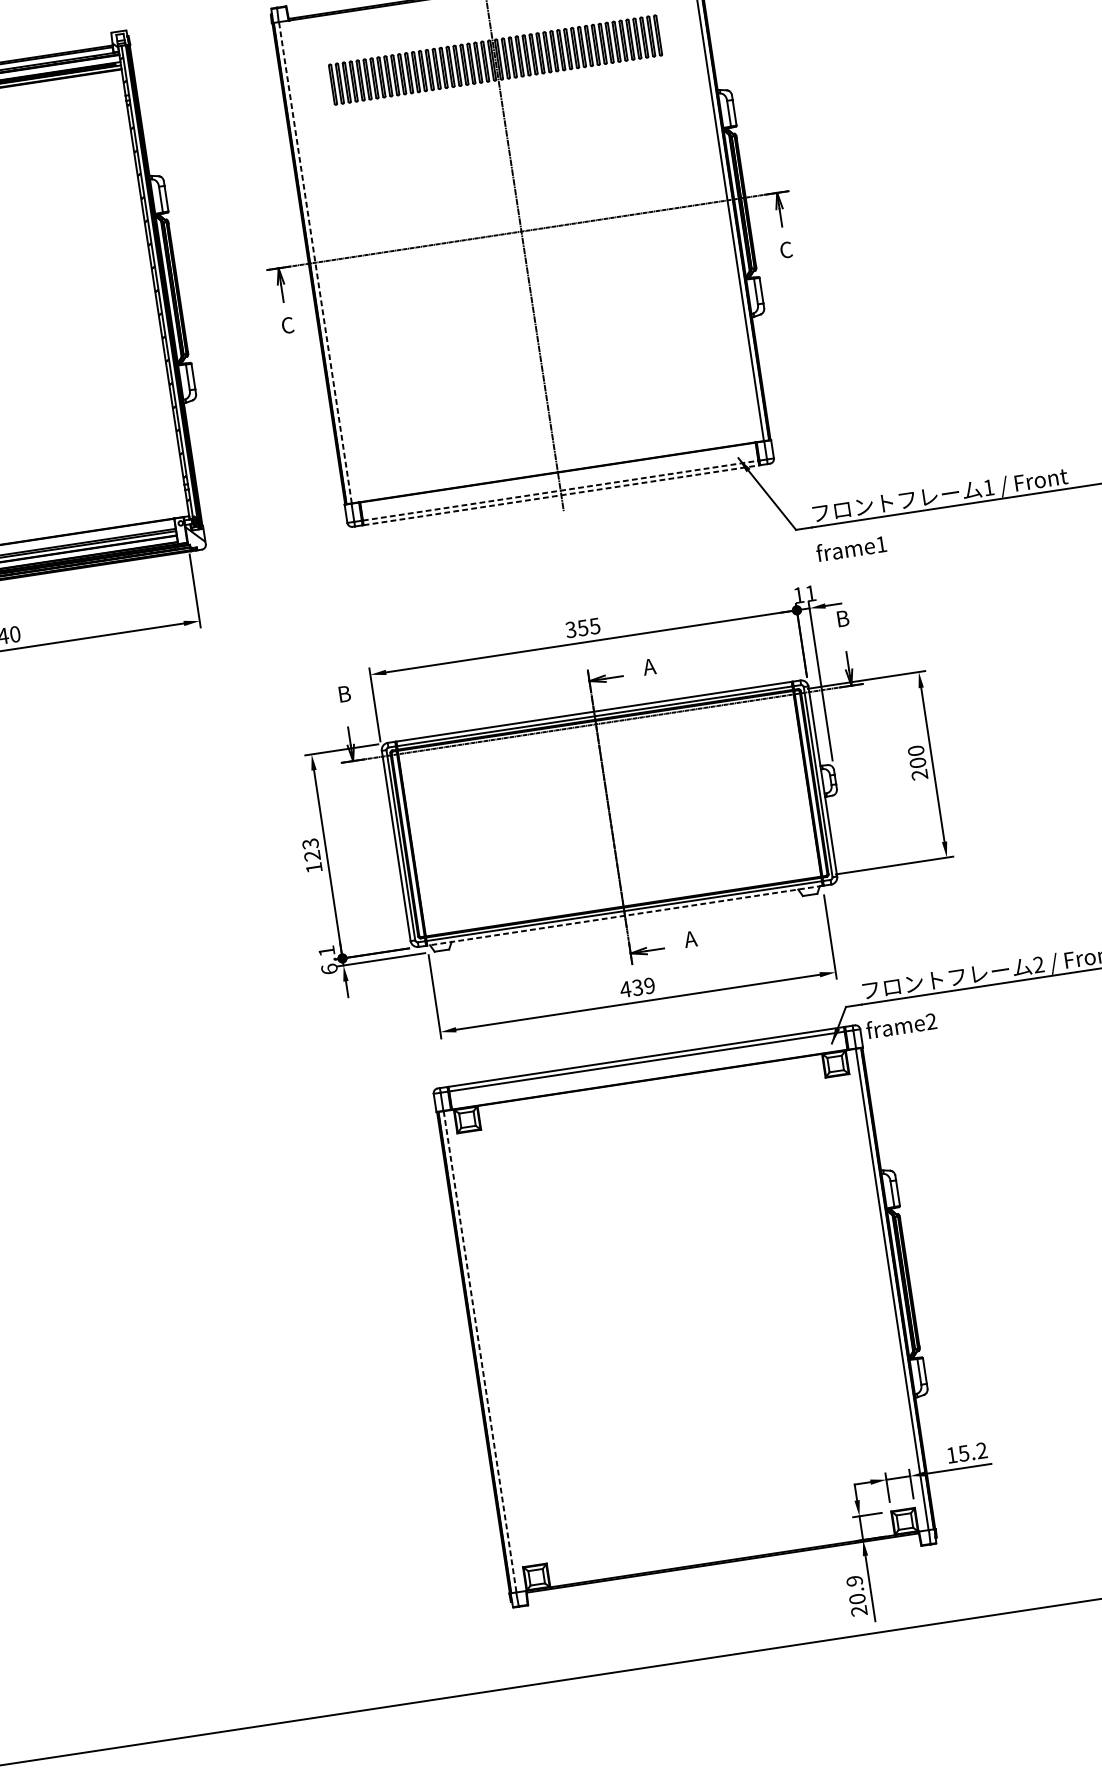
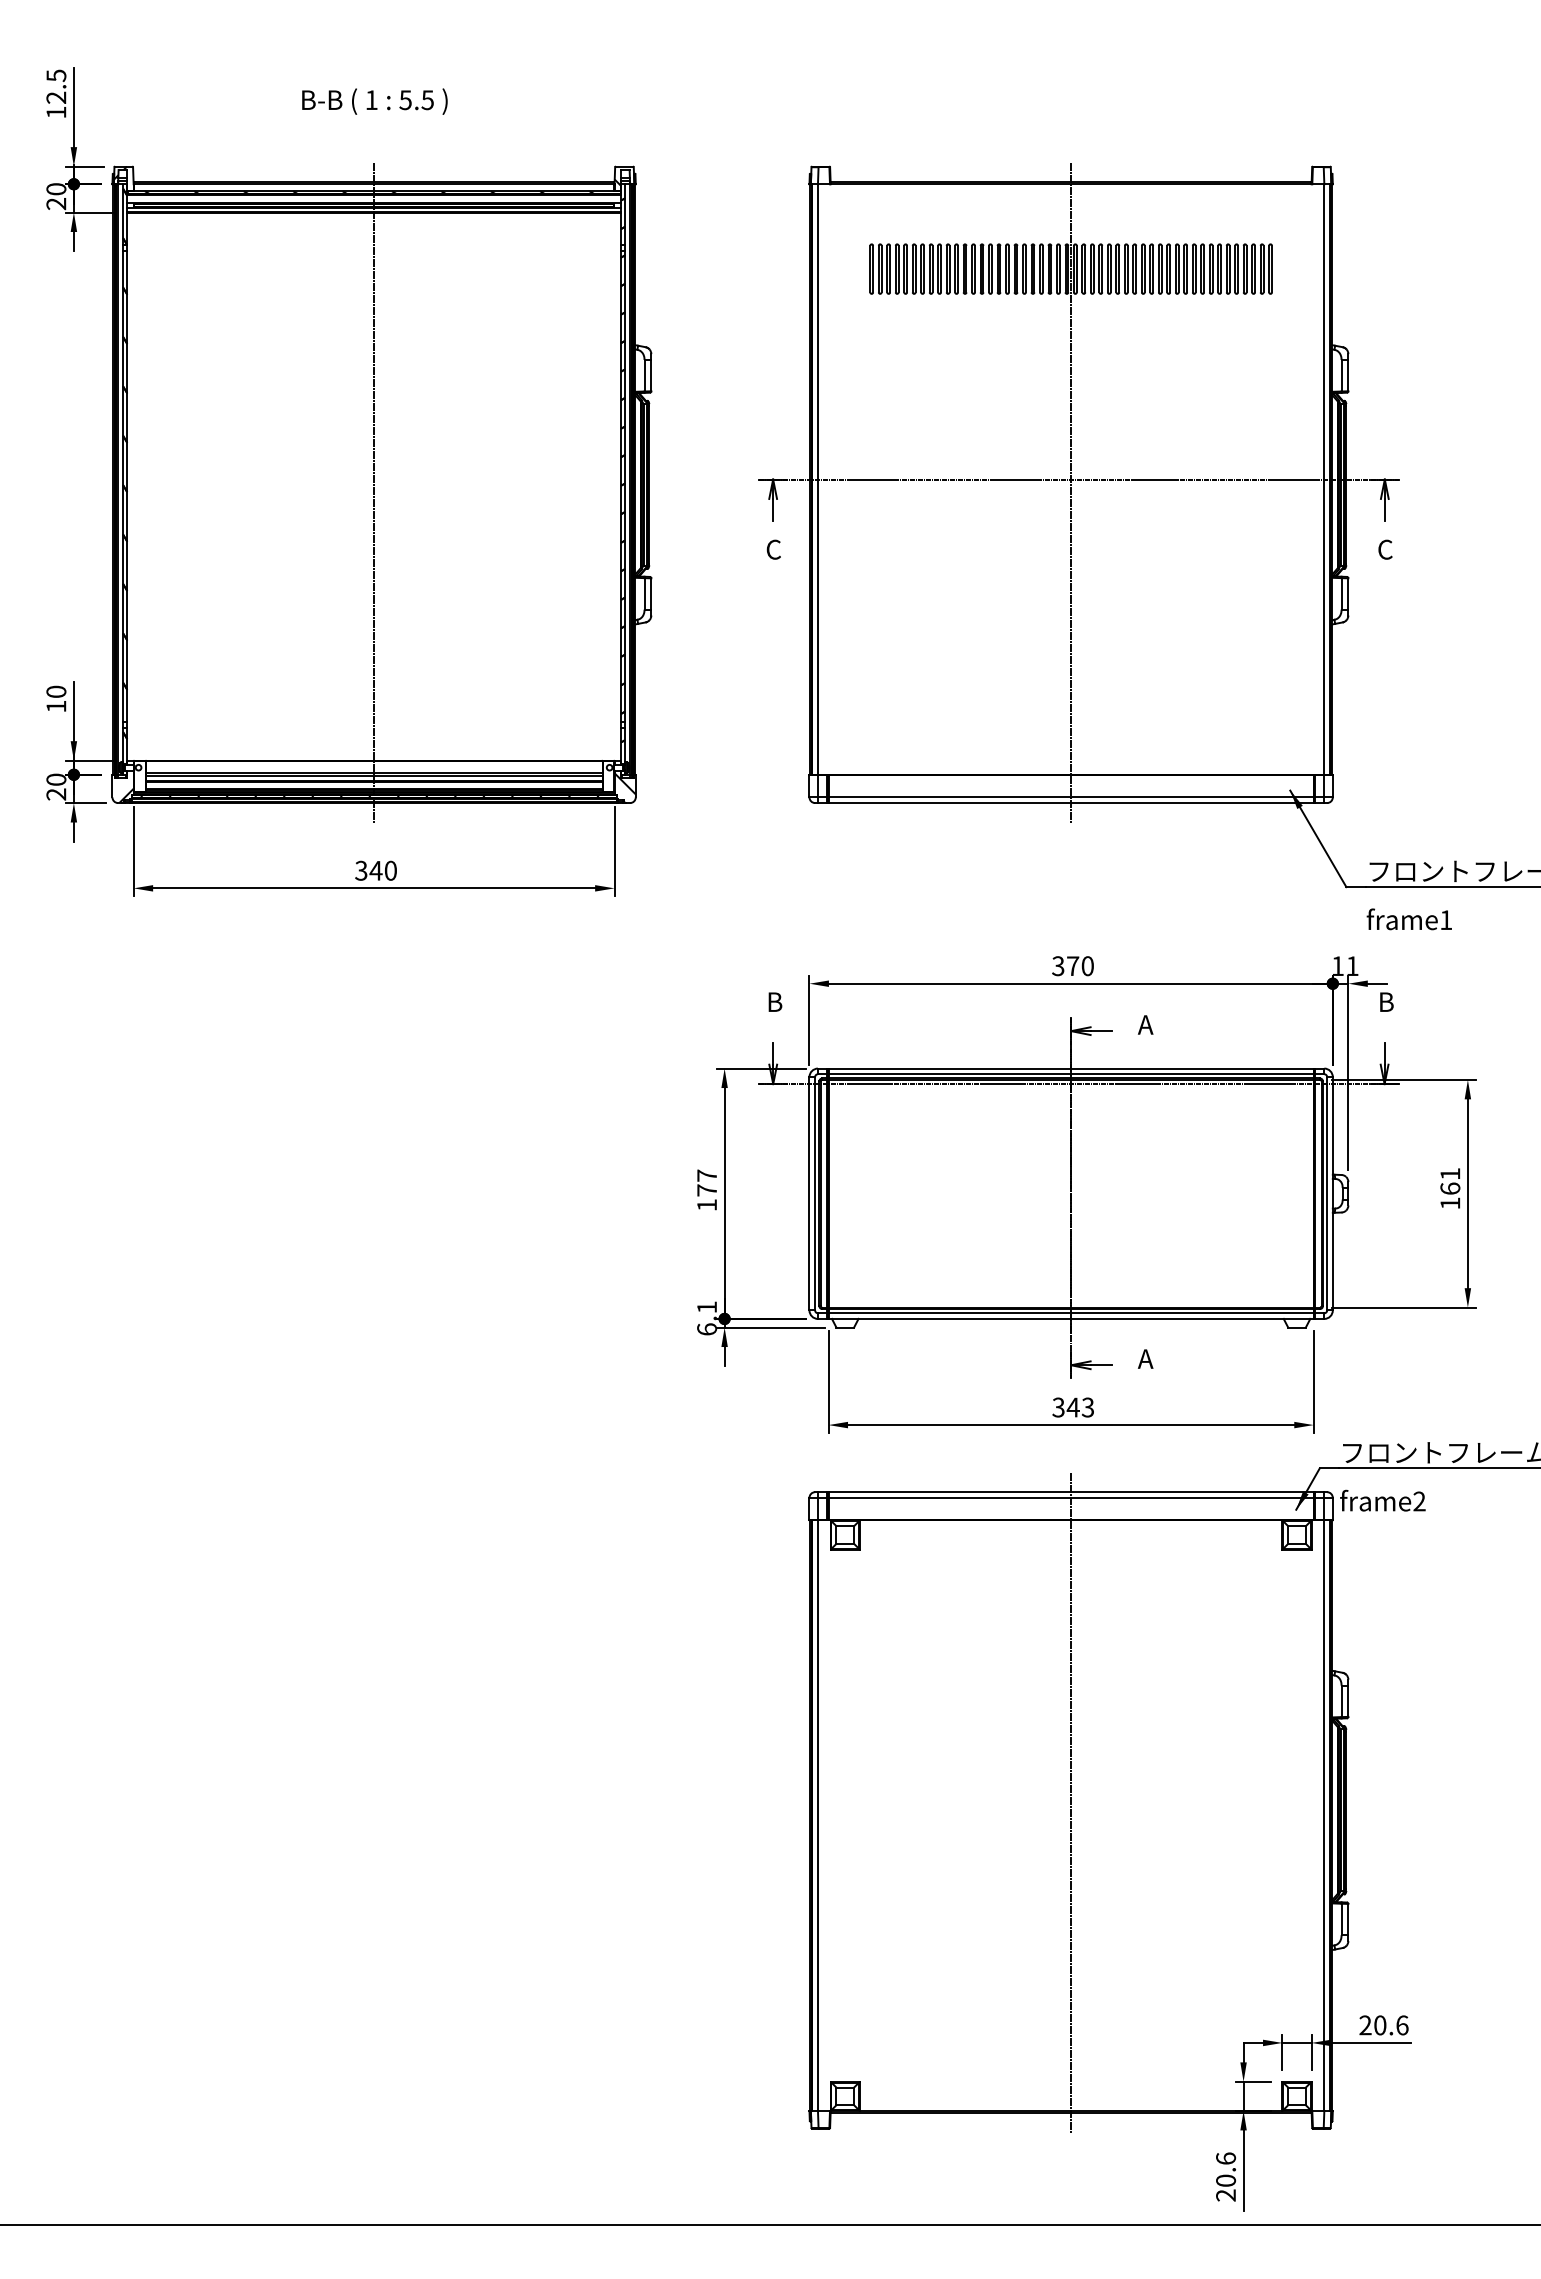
line: (315, 262) -> (818, 479), dashed -> solid
line: (560, 490) -> (1071, 797), dashed -> solid
line: (561, 495) -> (1071, 803), dashed -> solid
text: (588, 627) -> (1079, 966), 355 -> 370
text: (918, 762) -> (1450, 1188), 200 -> 161
text: (311, 849) -> (707, 1182), 123 -> 177
line: (625, 915) -> (1071, 1318), dashed -> solid
text: (637, 987) -> (1073, 1407), 439 -> 343
line: (684, 1309) -> (1071, 1802), added
line: (480, 1352) -> (818, 1816), dashed -> solid
text: (966, 1453) -> (1383, 2025), 15.2 -> 20.6
text: (855, 1580) -> (1226, 2158), 20.9 -> 20.6

